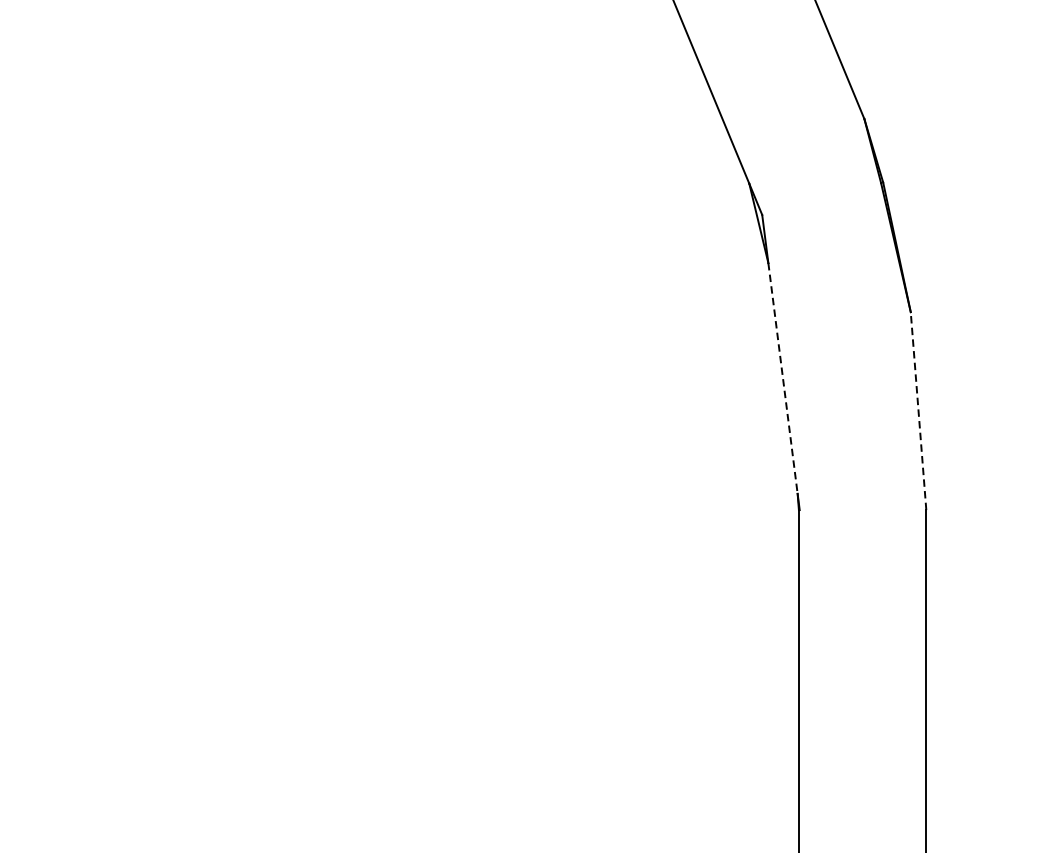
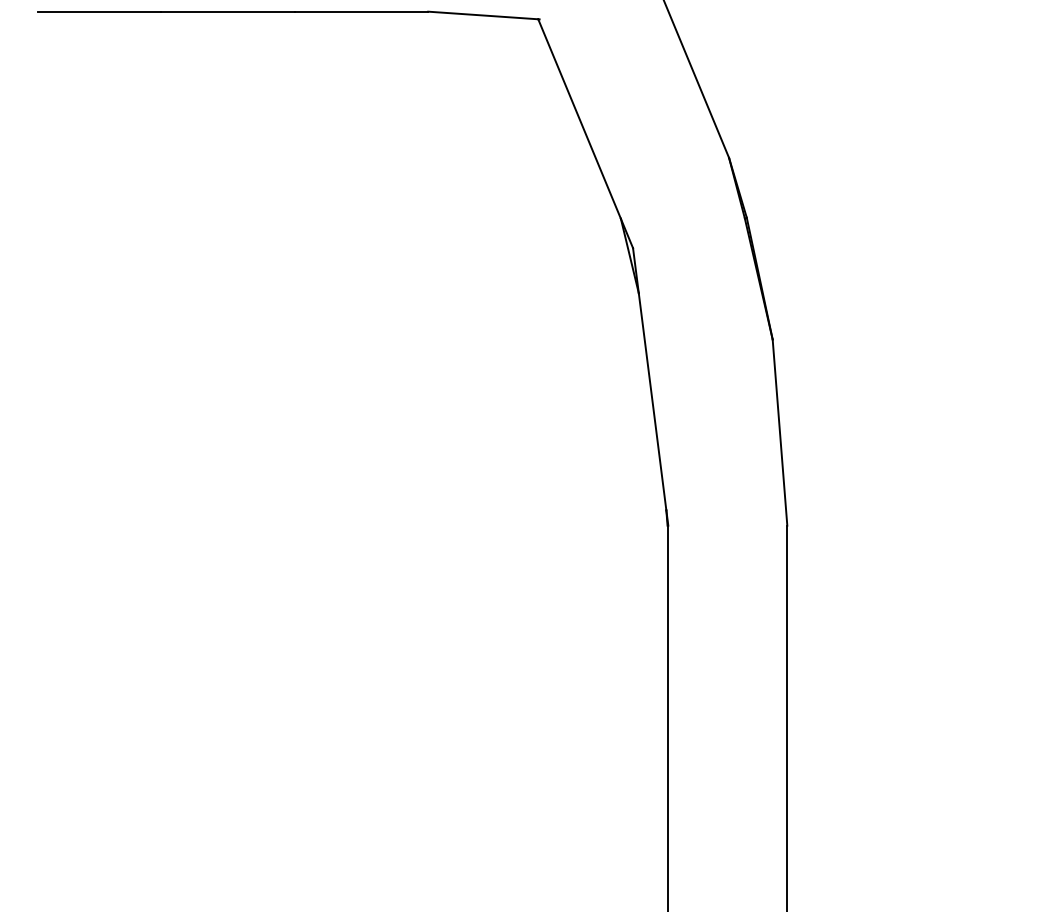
line: (782, 379) -> (652, 402), dashed -> solid
line: (918, 411) -> (779, 432), dashed -> solid

